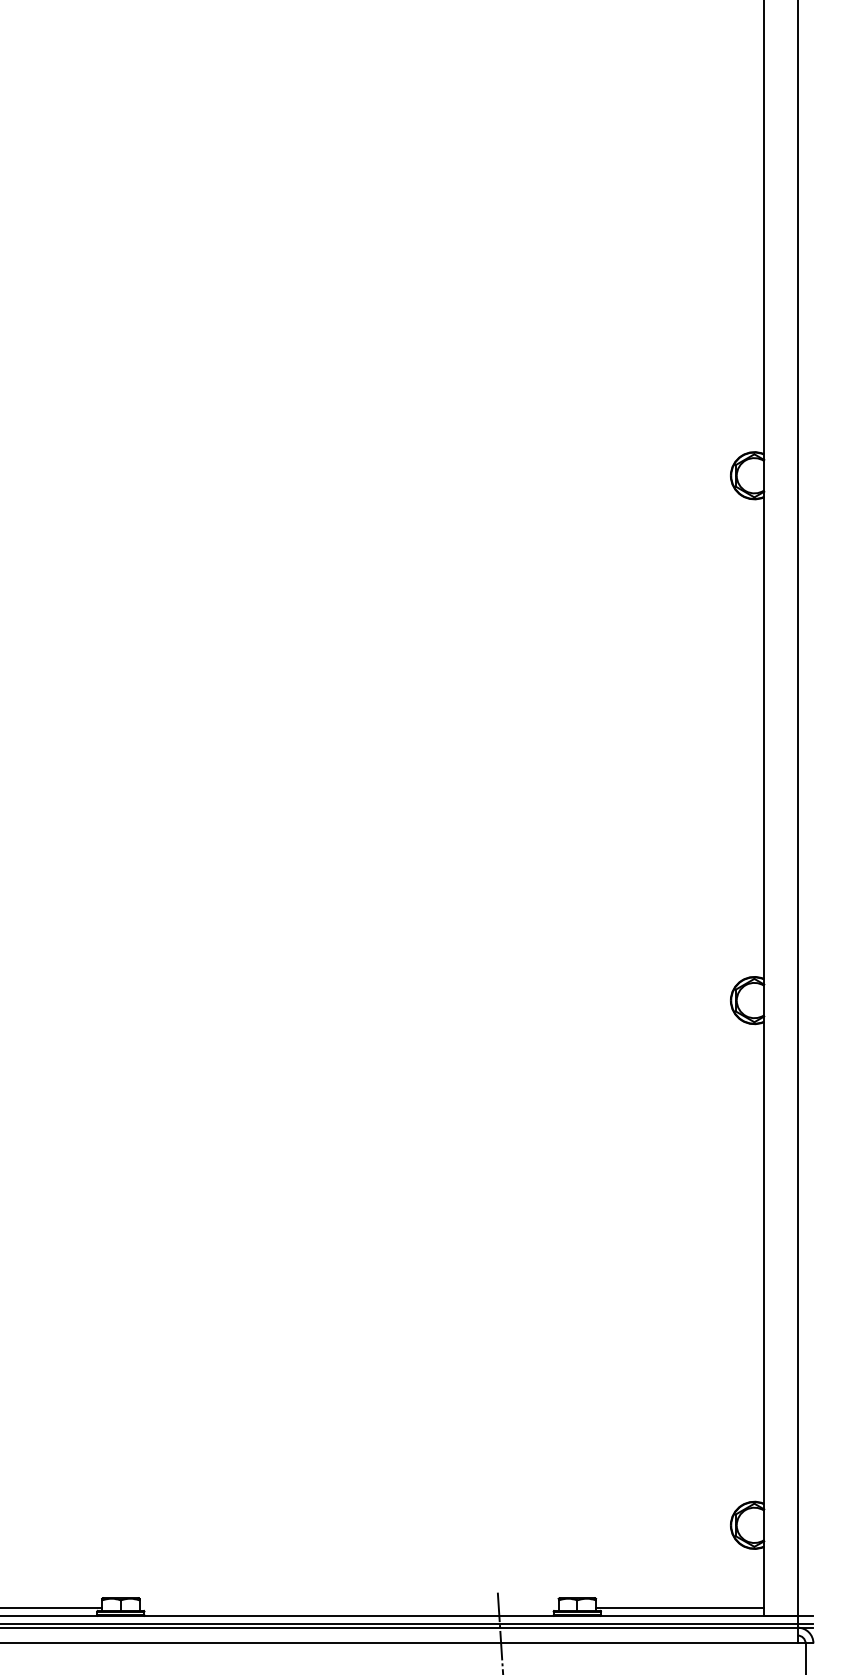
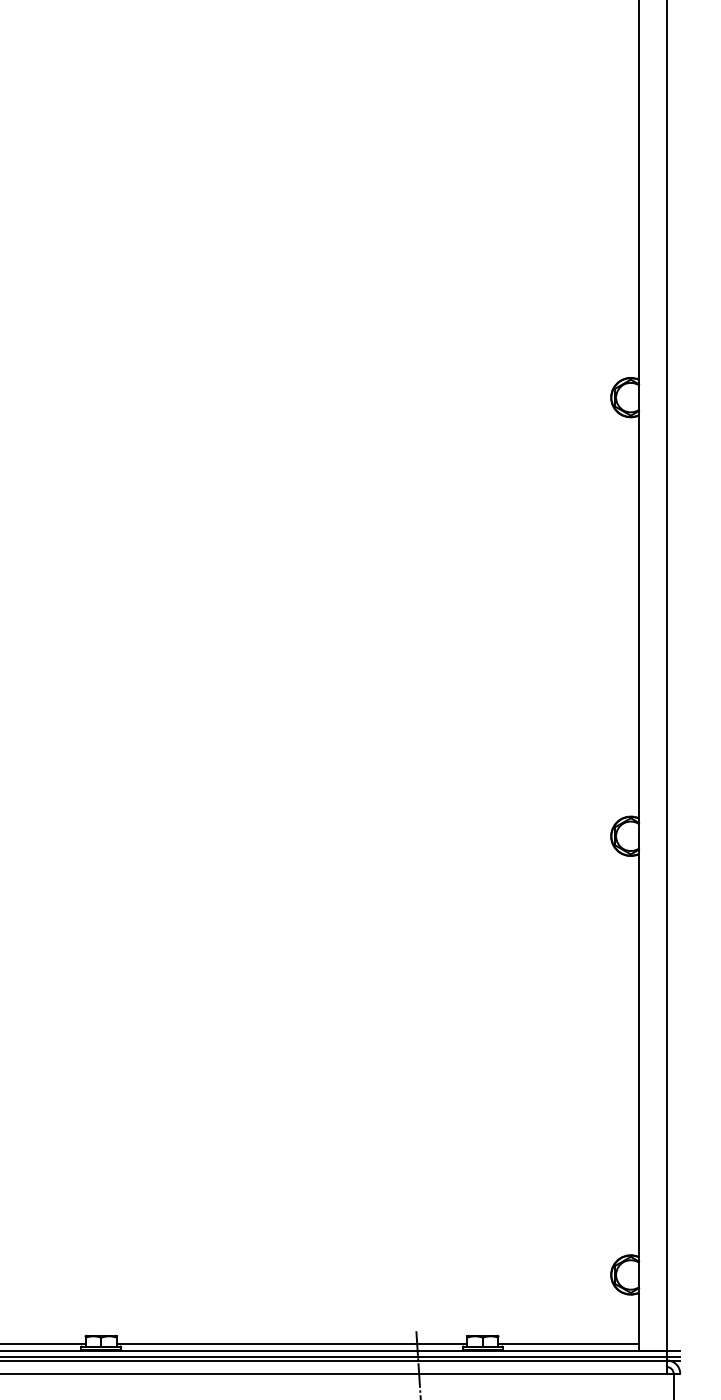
line: (348, 1608) -> (291, 1344), added

